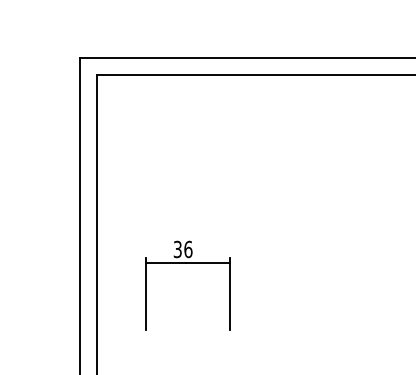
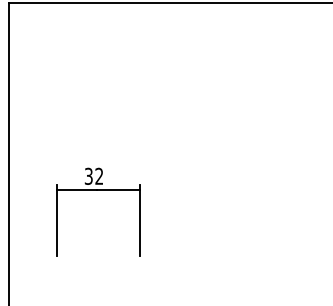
text: (188, 249) -> (99, 176), 36 -> 32

